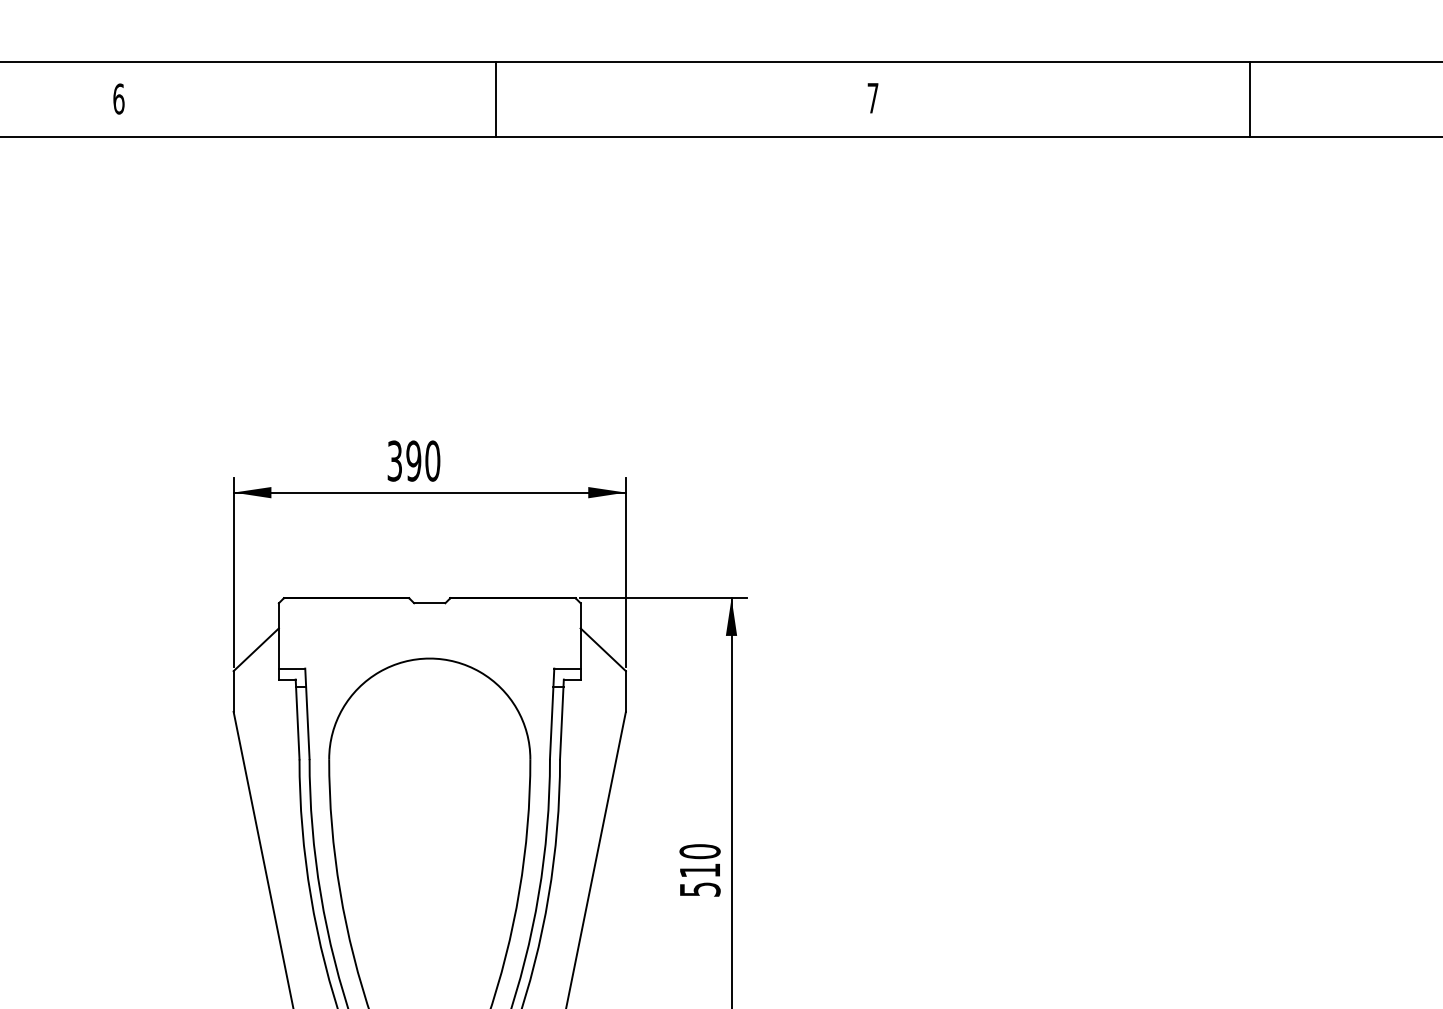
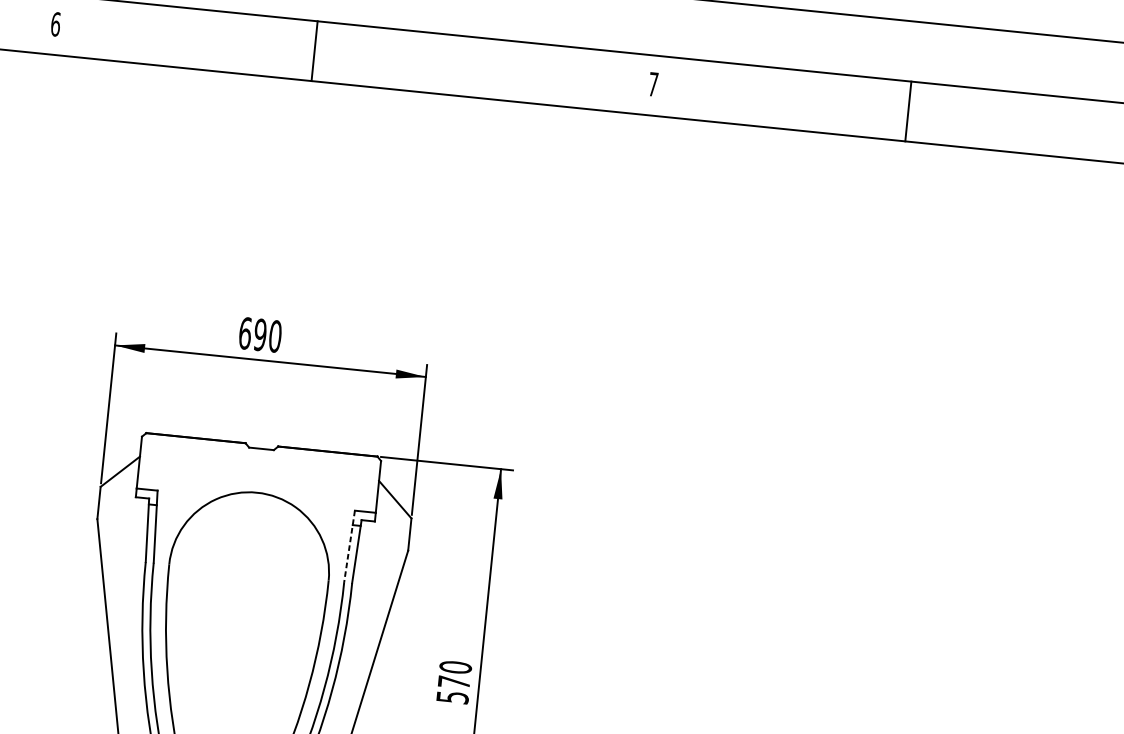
line: (495, 99) -> (314, 51), moved
line: (1249, 99) -> (907, 111), moved
text: (394, 460) -> (245, 332), 390 -> 690
line: (552, 714) -> (349, 546), solid -> dashed
text: (699, 870) -> (453, 682), 510 -> 570

